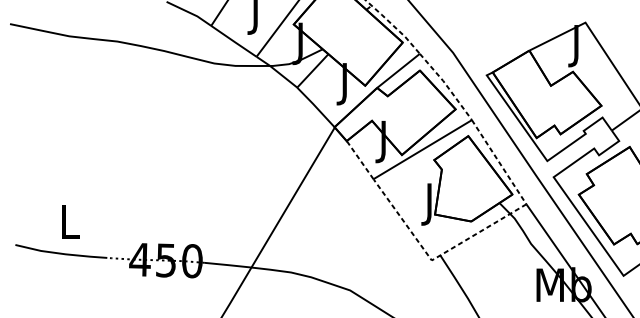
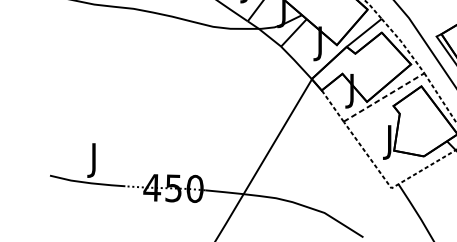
line: (423, 149) -> (384, 97), solid -> dashed
text: (69, 226) -> (94, 160), L -> J

